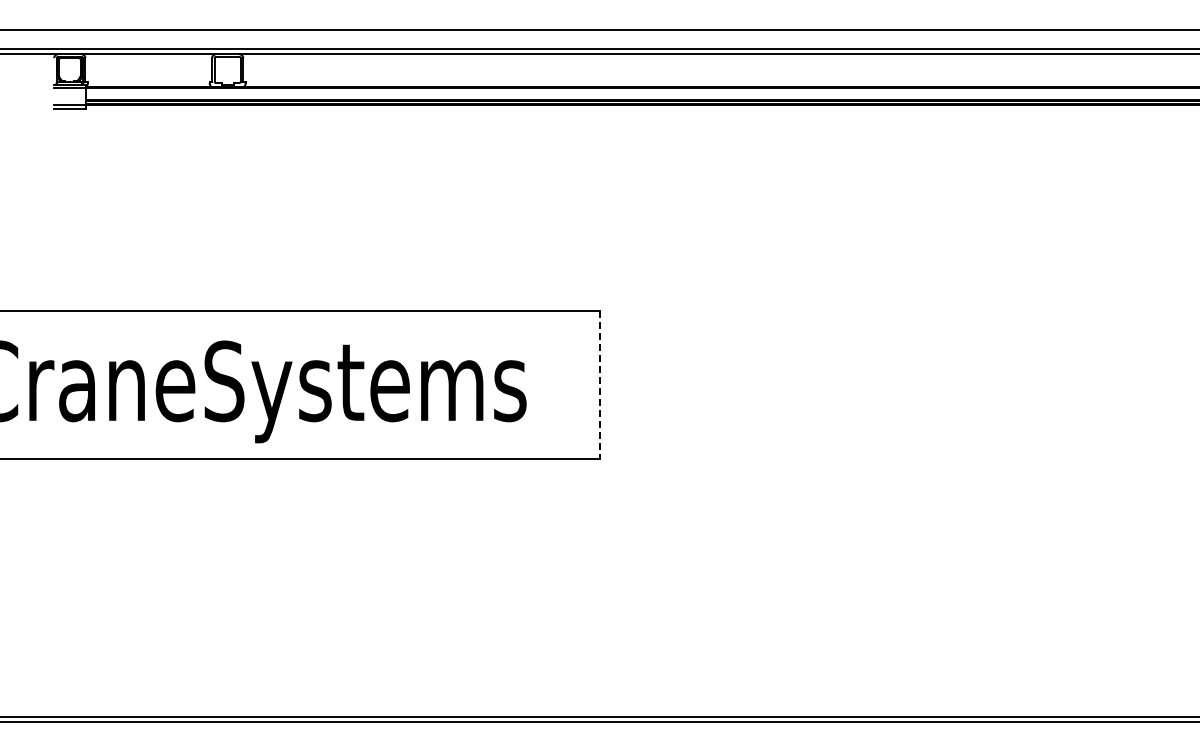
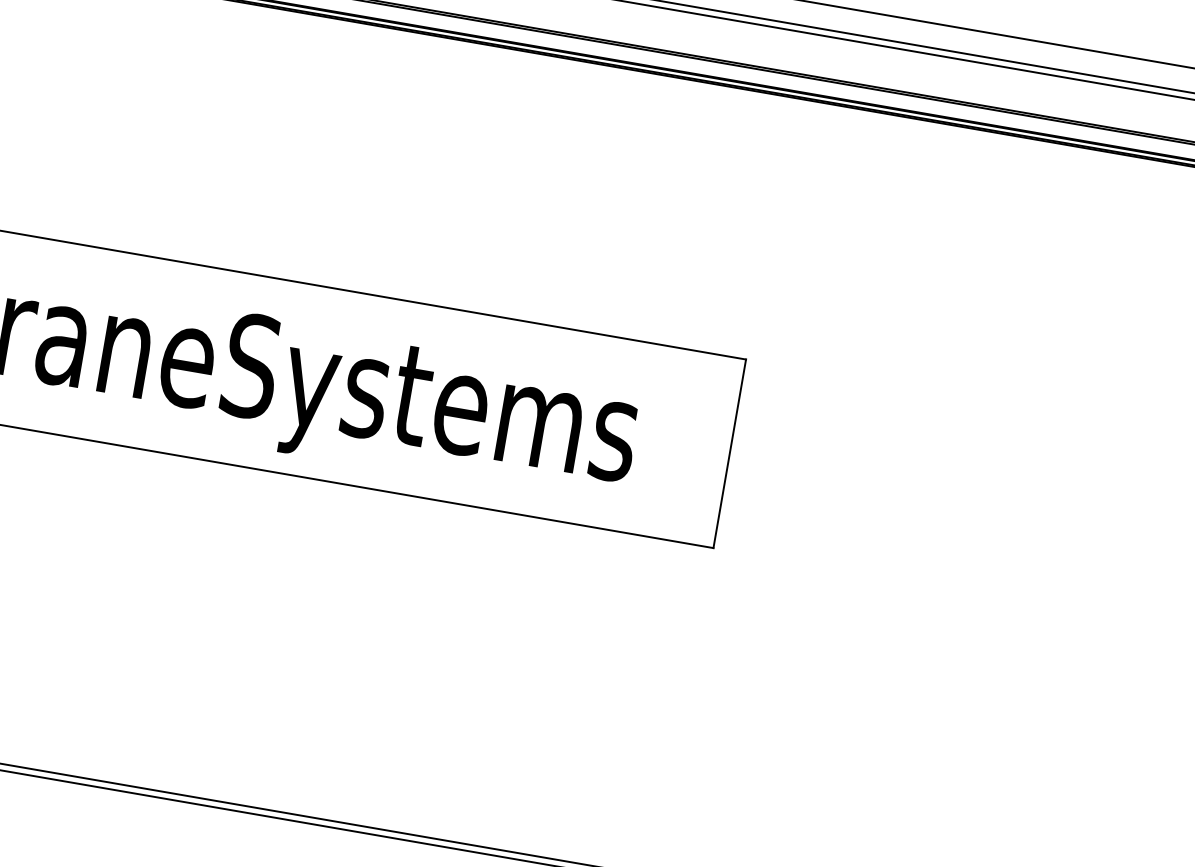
line: (600, 385) -> (729, 454), dashed -> solid

